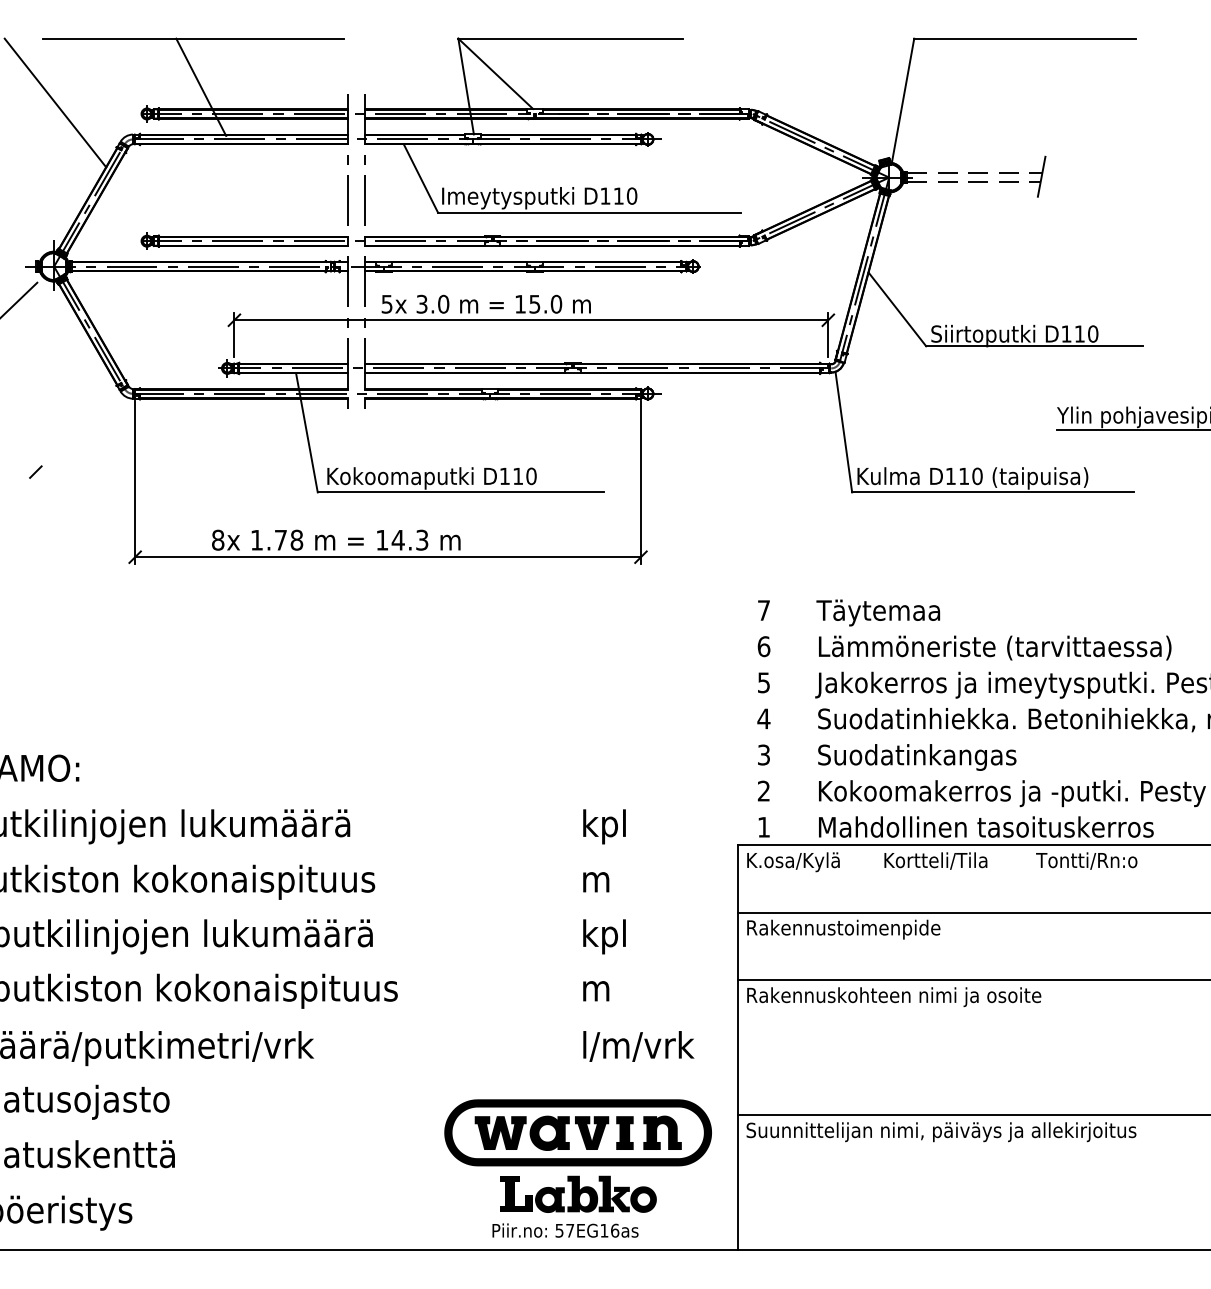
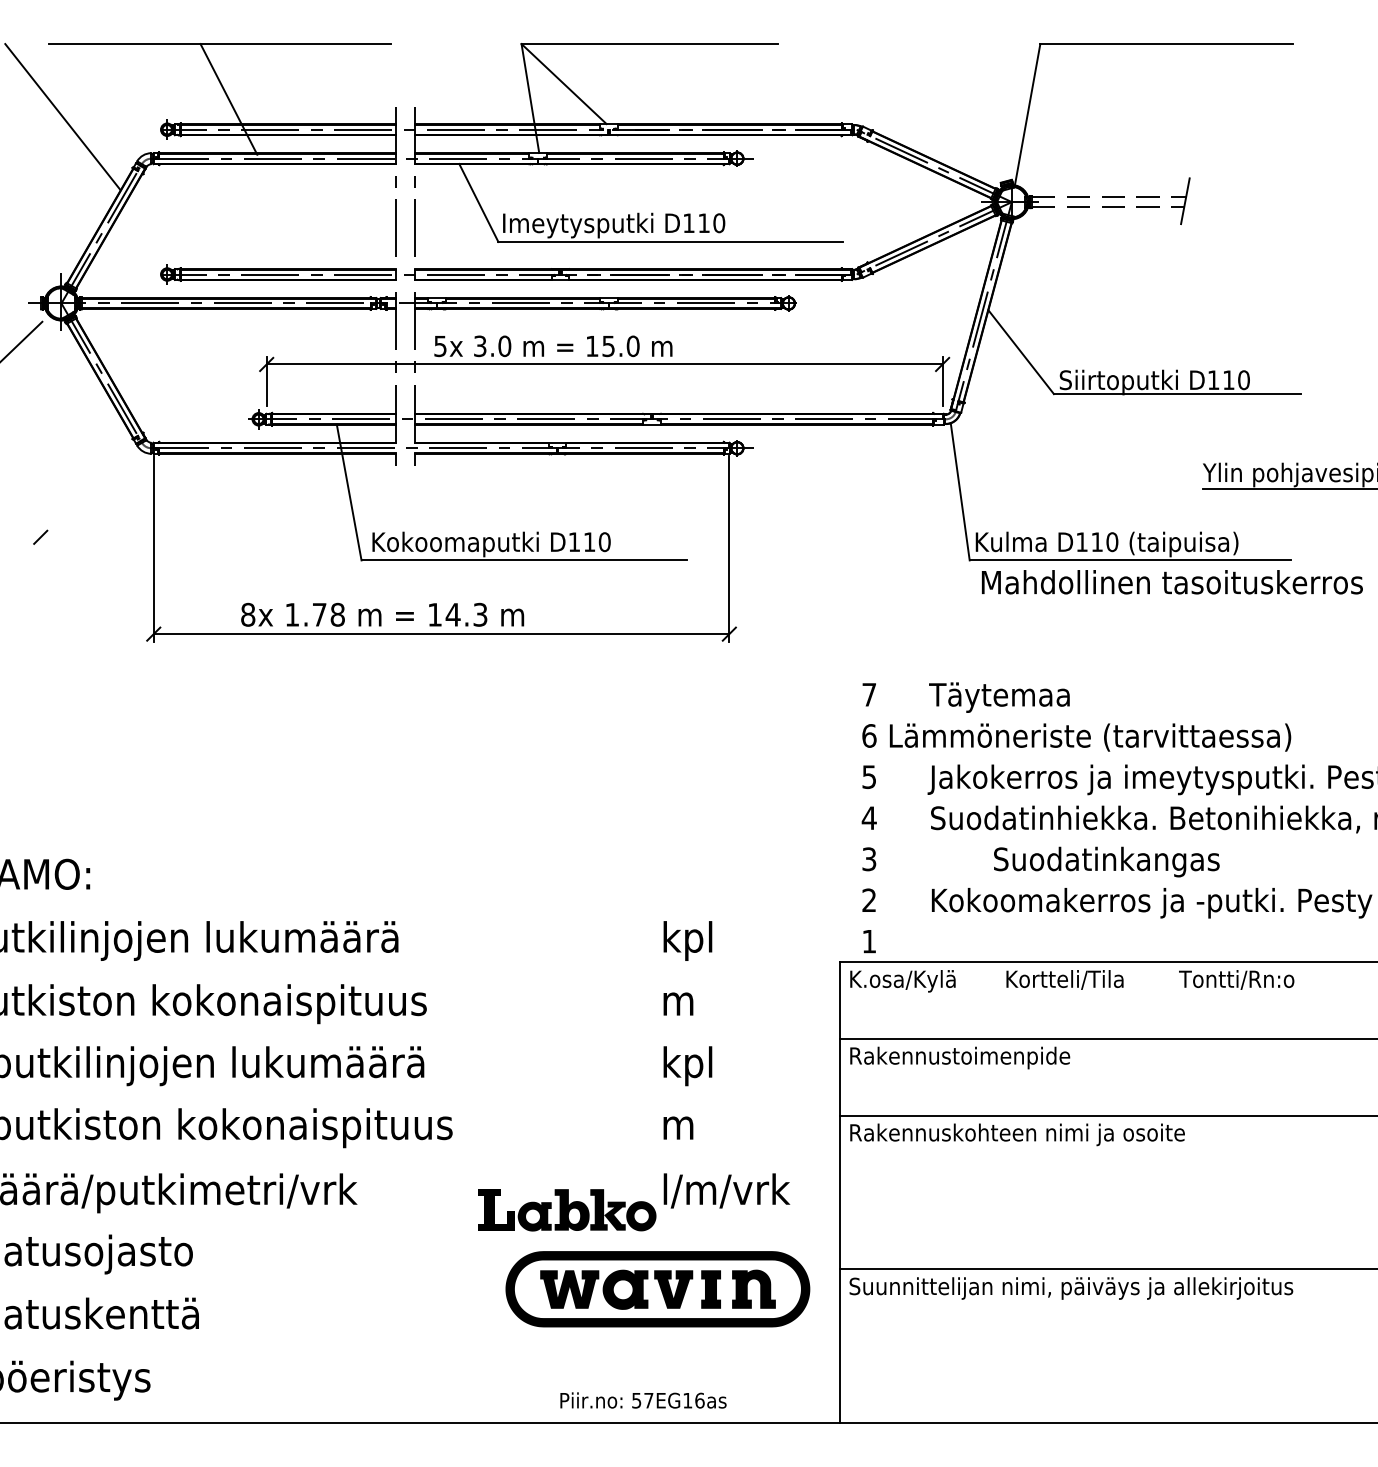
text: (995, 648) -> (1090, 737), moved
text: (916, 756) -> (1106, 861), moved
text: (986, 827) -> (1172, 582), moved
part: (578, 1194) -> (567, 1210), moved

